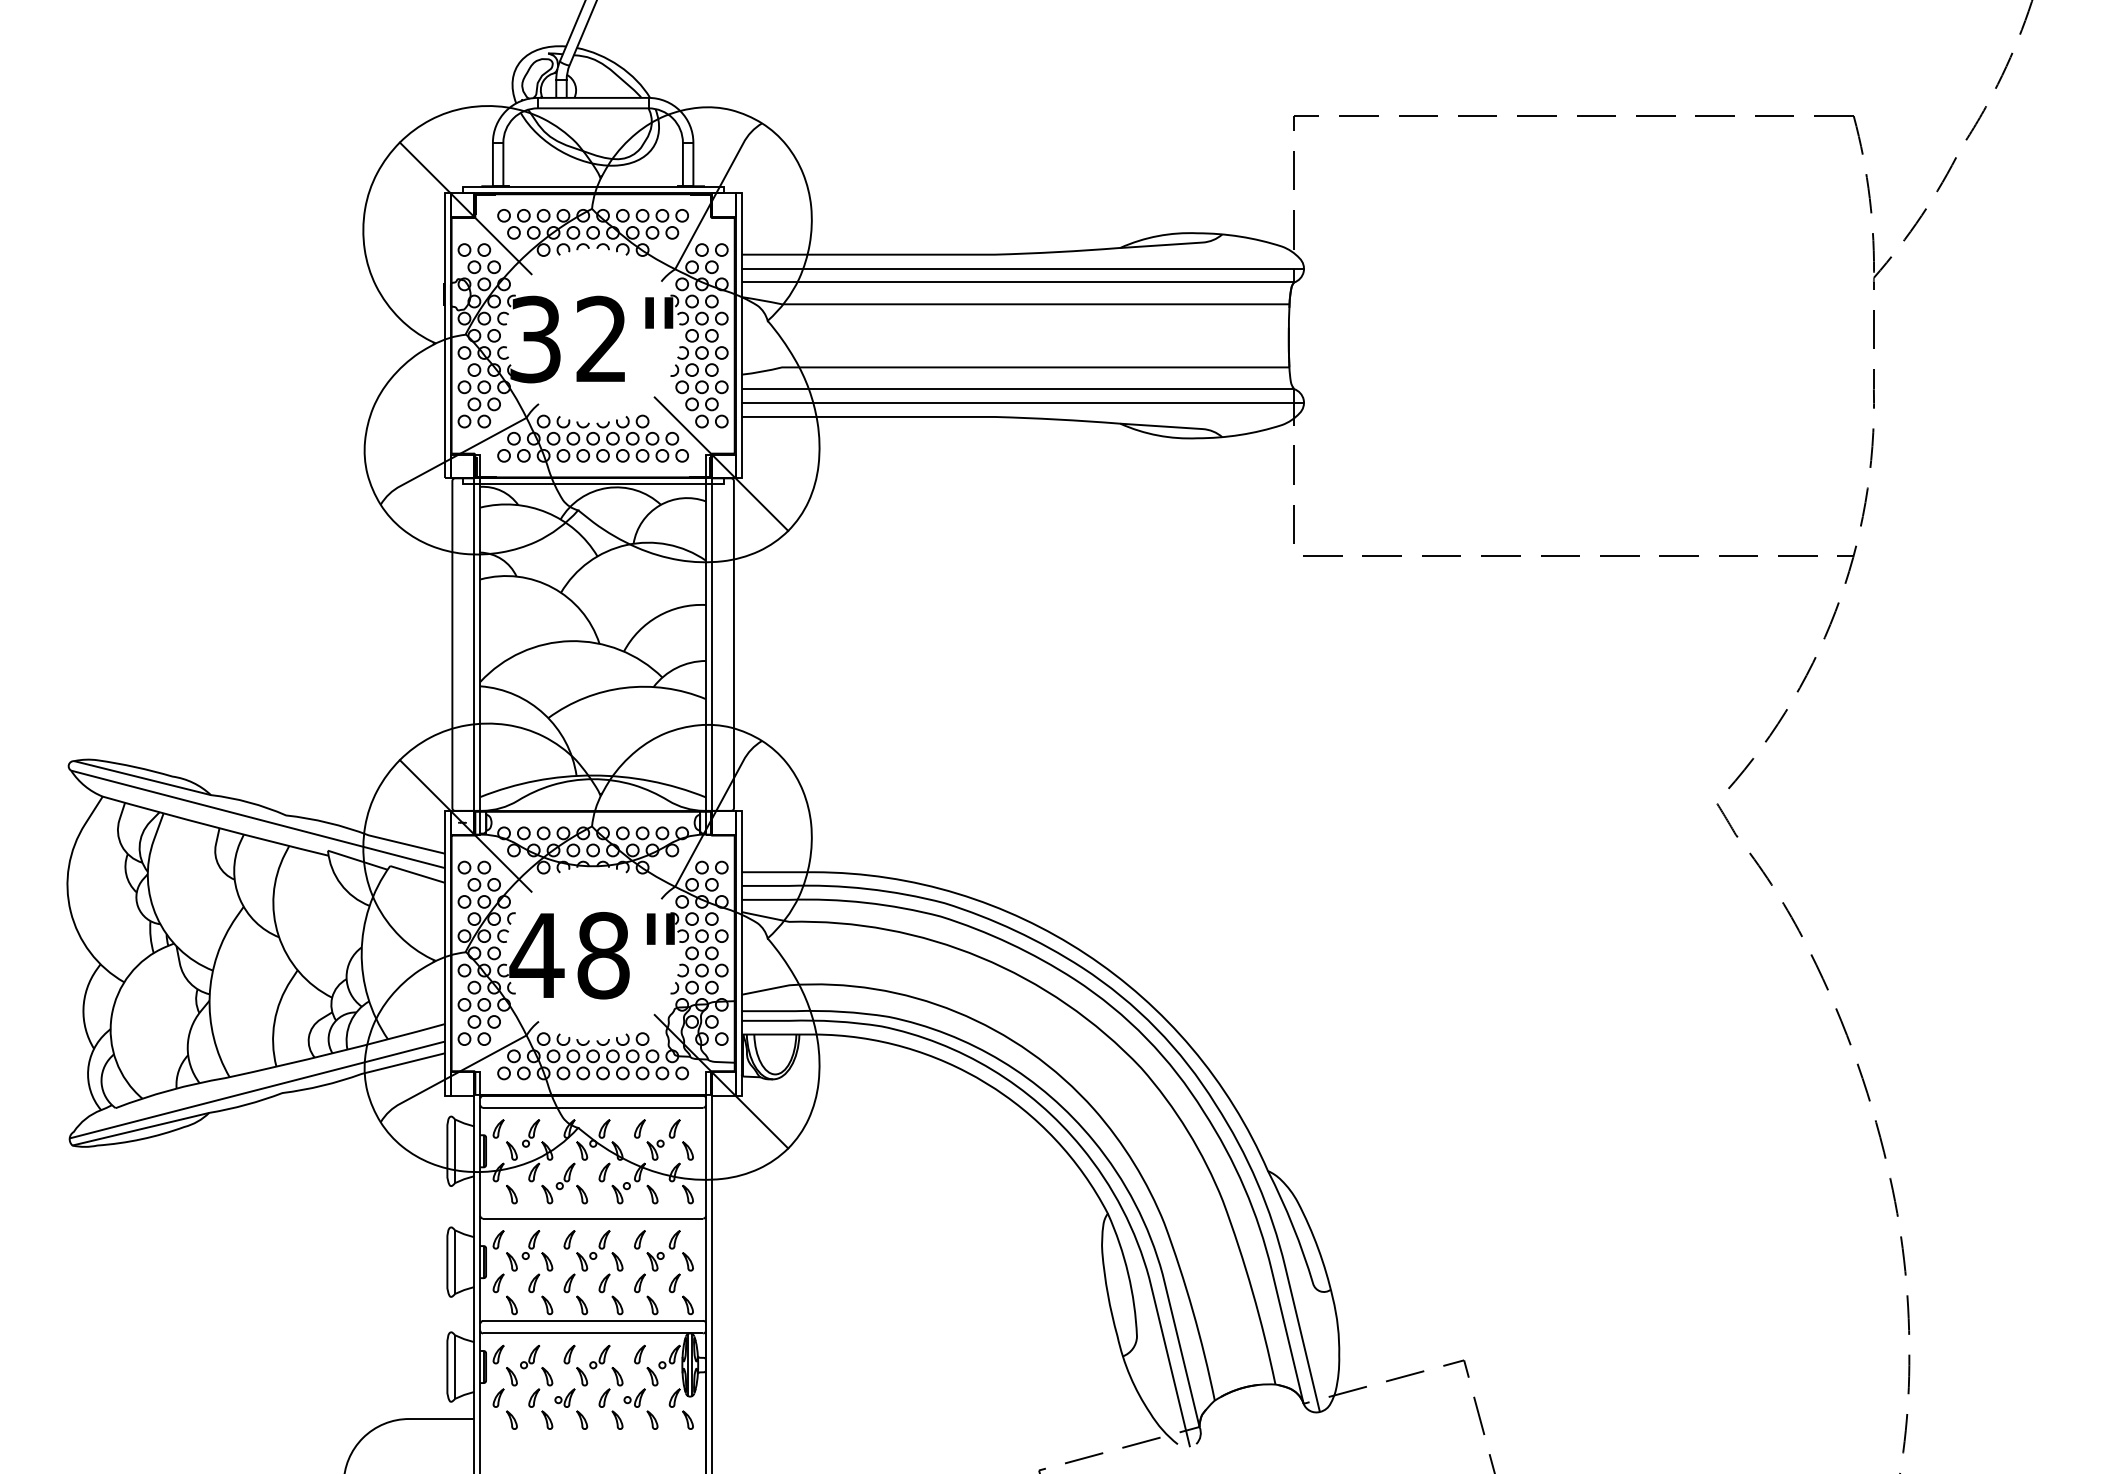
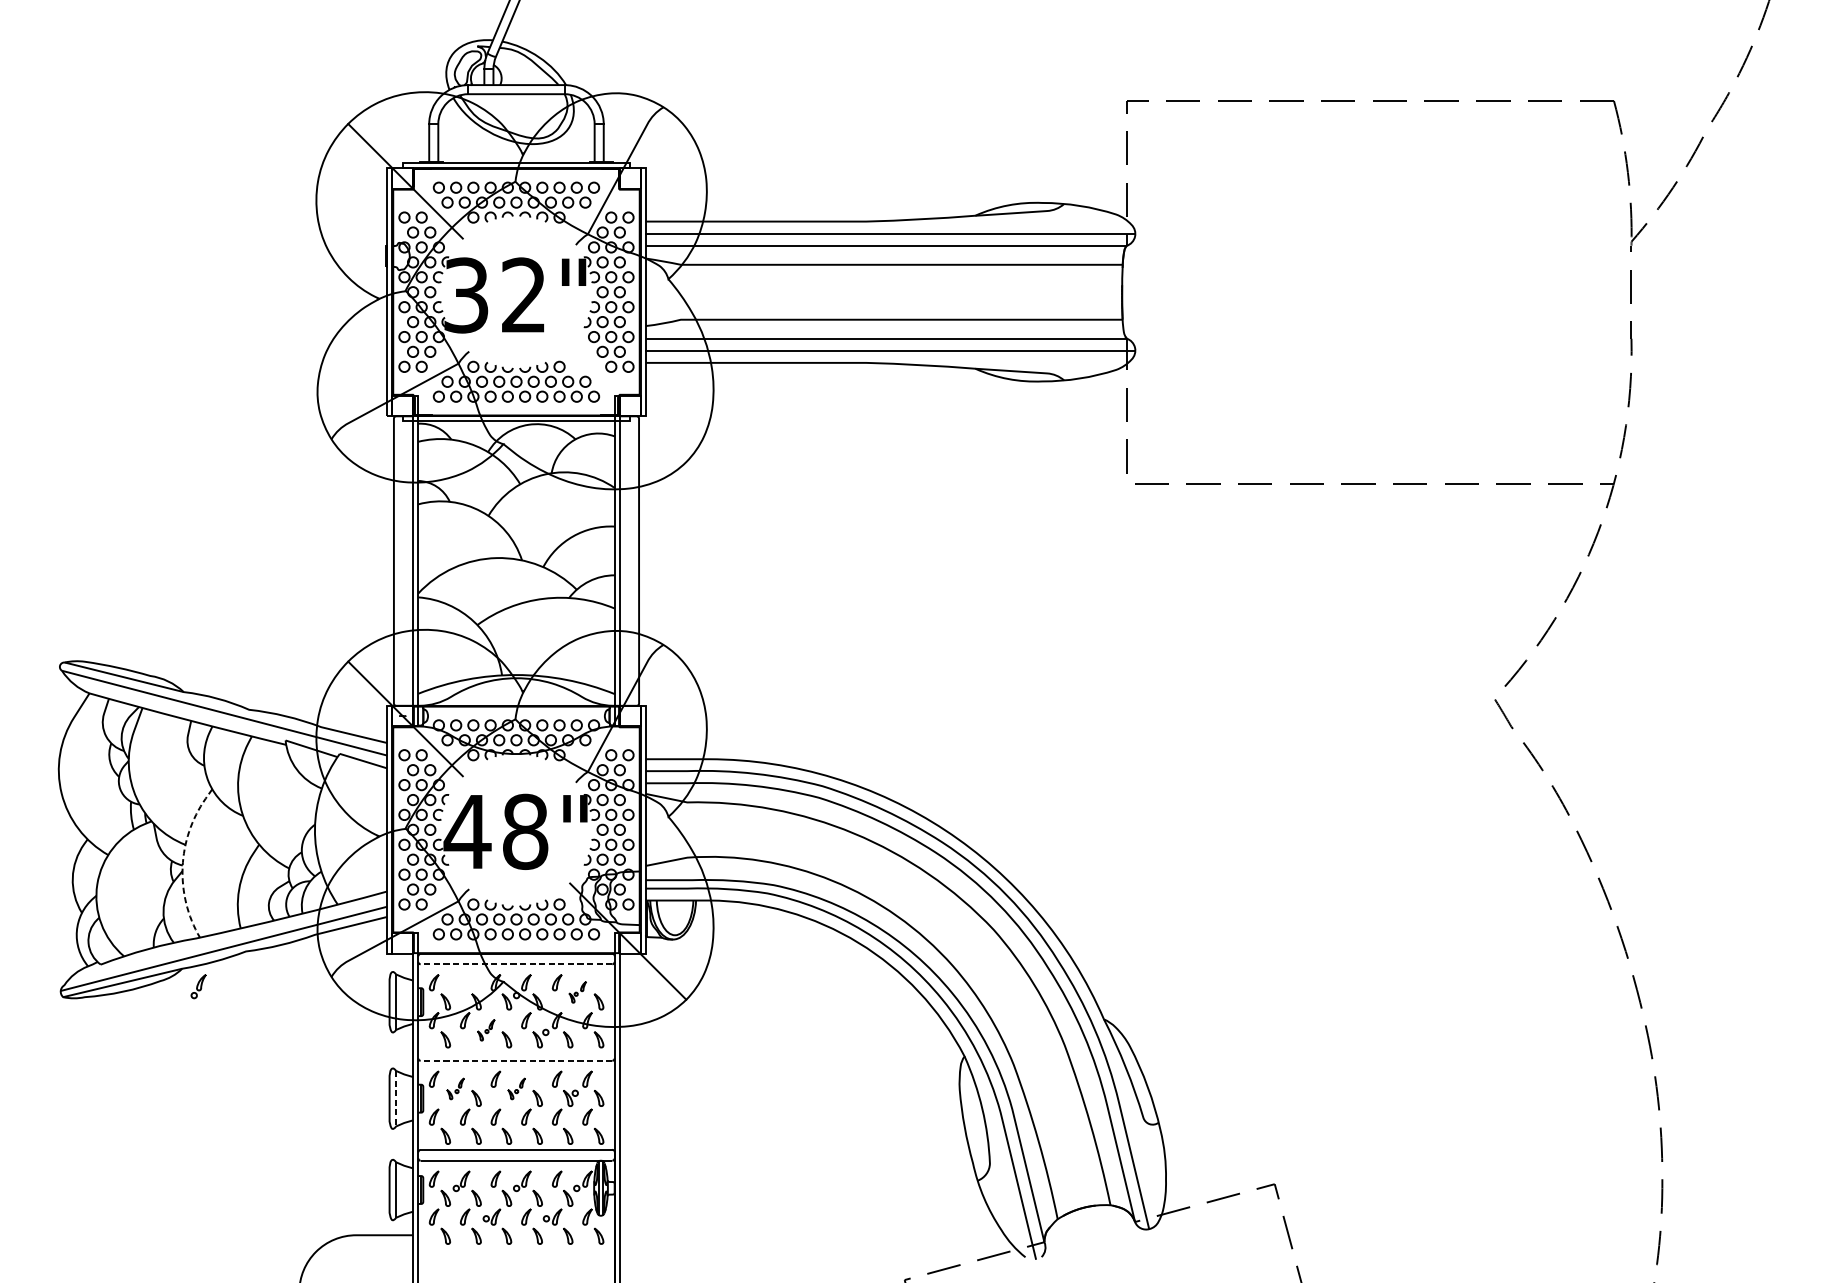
line: (721, 463) -> (628, 403), removed
line: (210, 990) -> (183, 862), solid -> dashed
line: (592, 1107) -> (515, 964), solid -> dashed
part: (531, 1133) -> (199, 986), moved
part: (663, 1139) -> (577, 991), size x0.6
part: (558, 1183) -> (486, 1030), size x0.6
line: (592, 1218) -> (515, 1060), solid -> dashed
part: (523, 1250) -> (455, 1088), size x0.6
part: (593, 1250) -> (516, 1088), size x0.6
line: (455, 1262) -> (396, 1099), solid -> dashed

